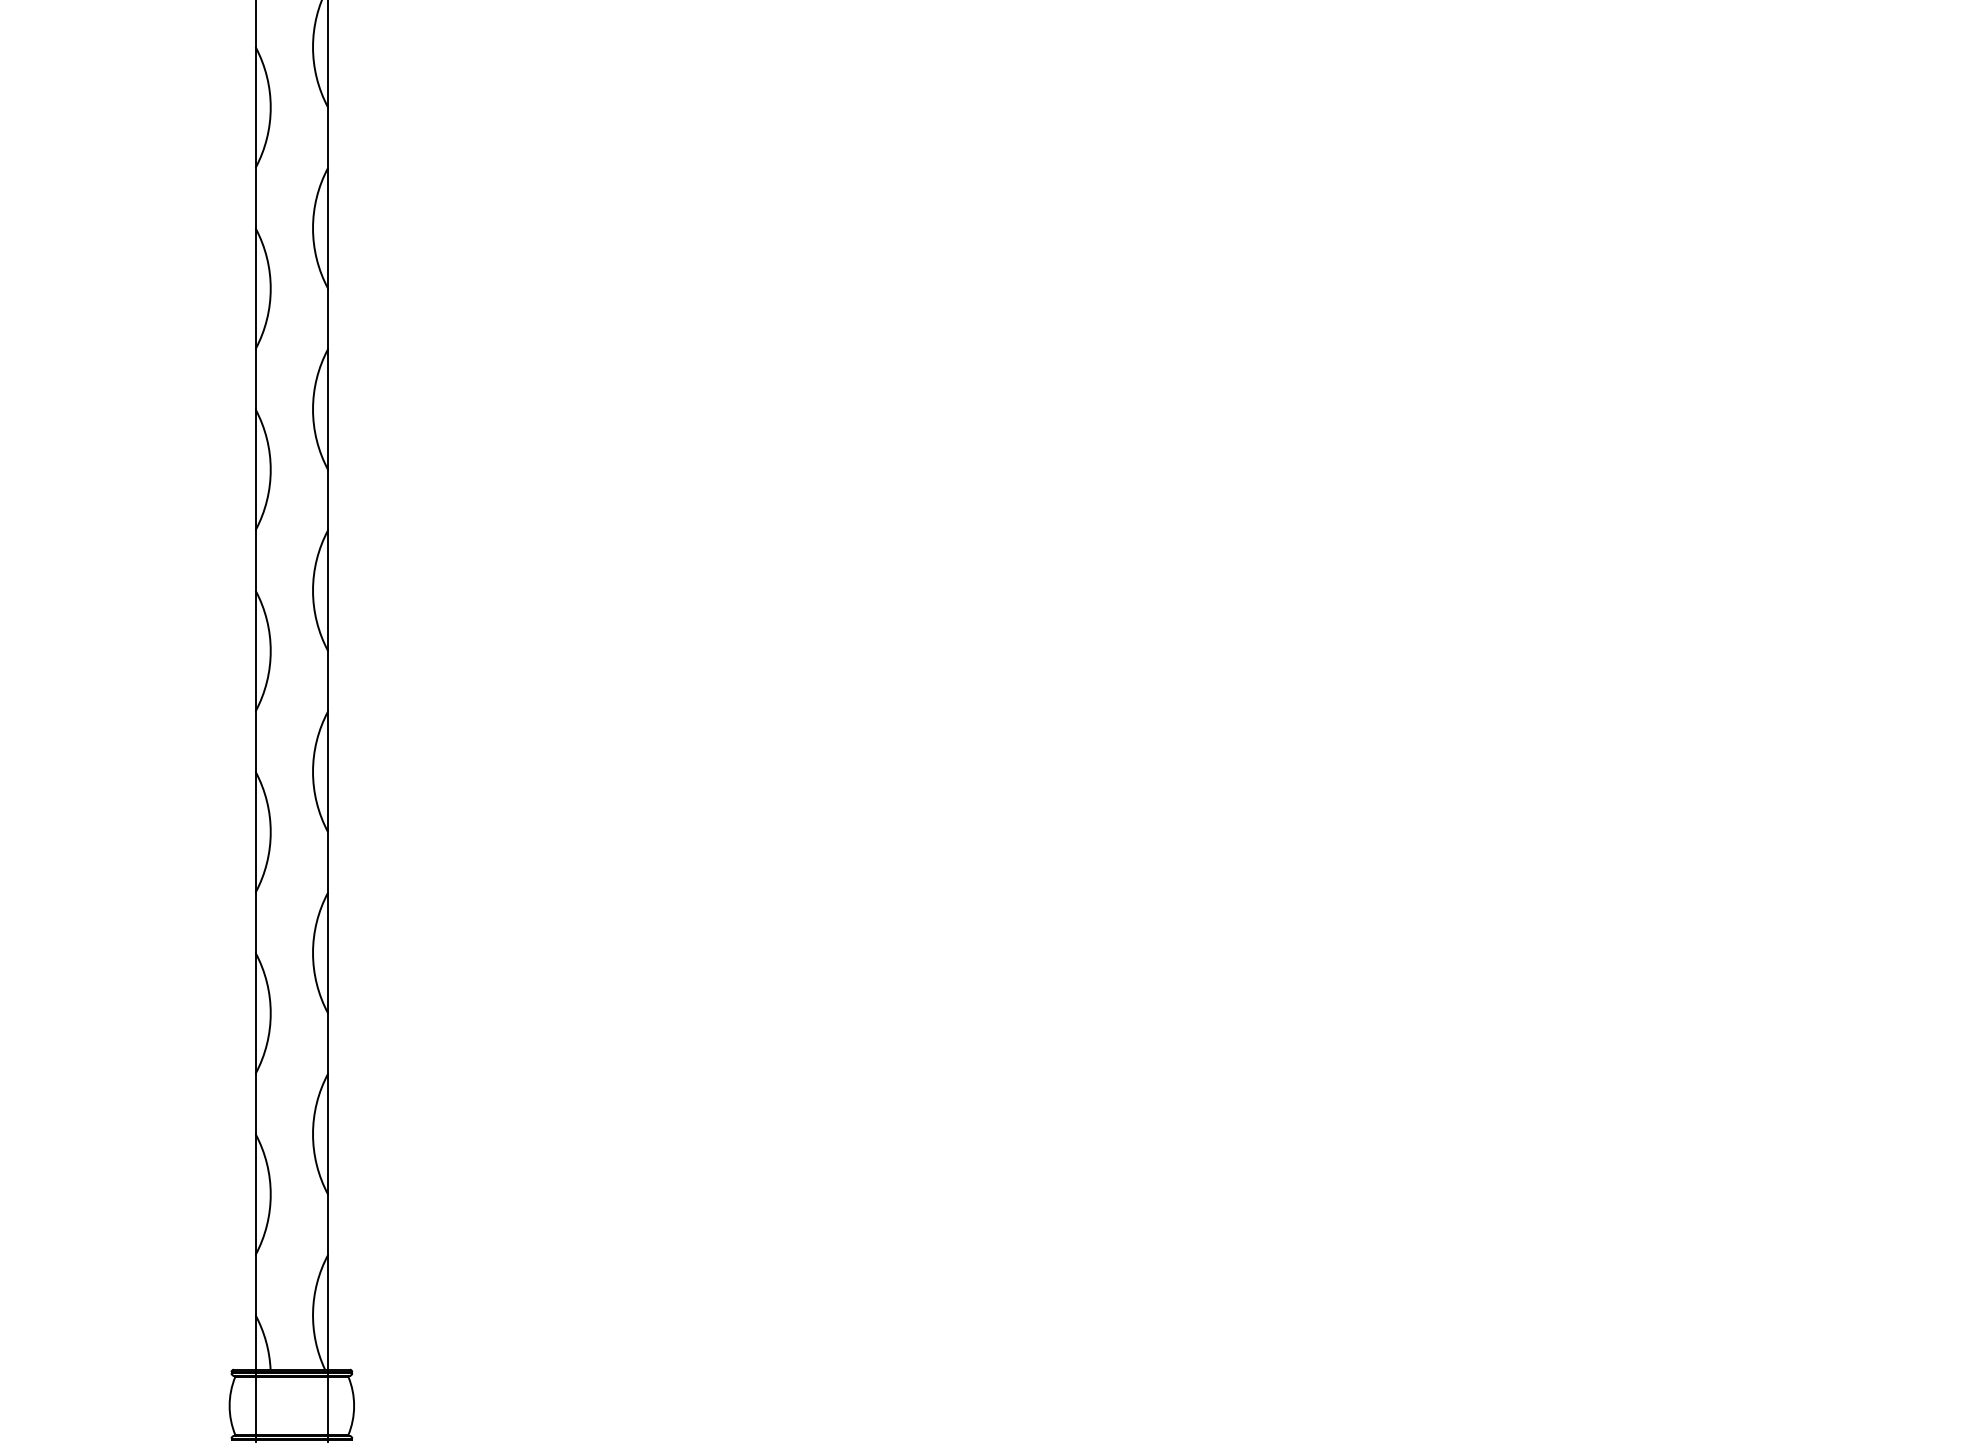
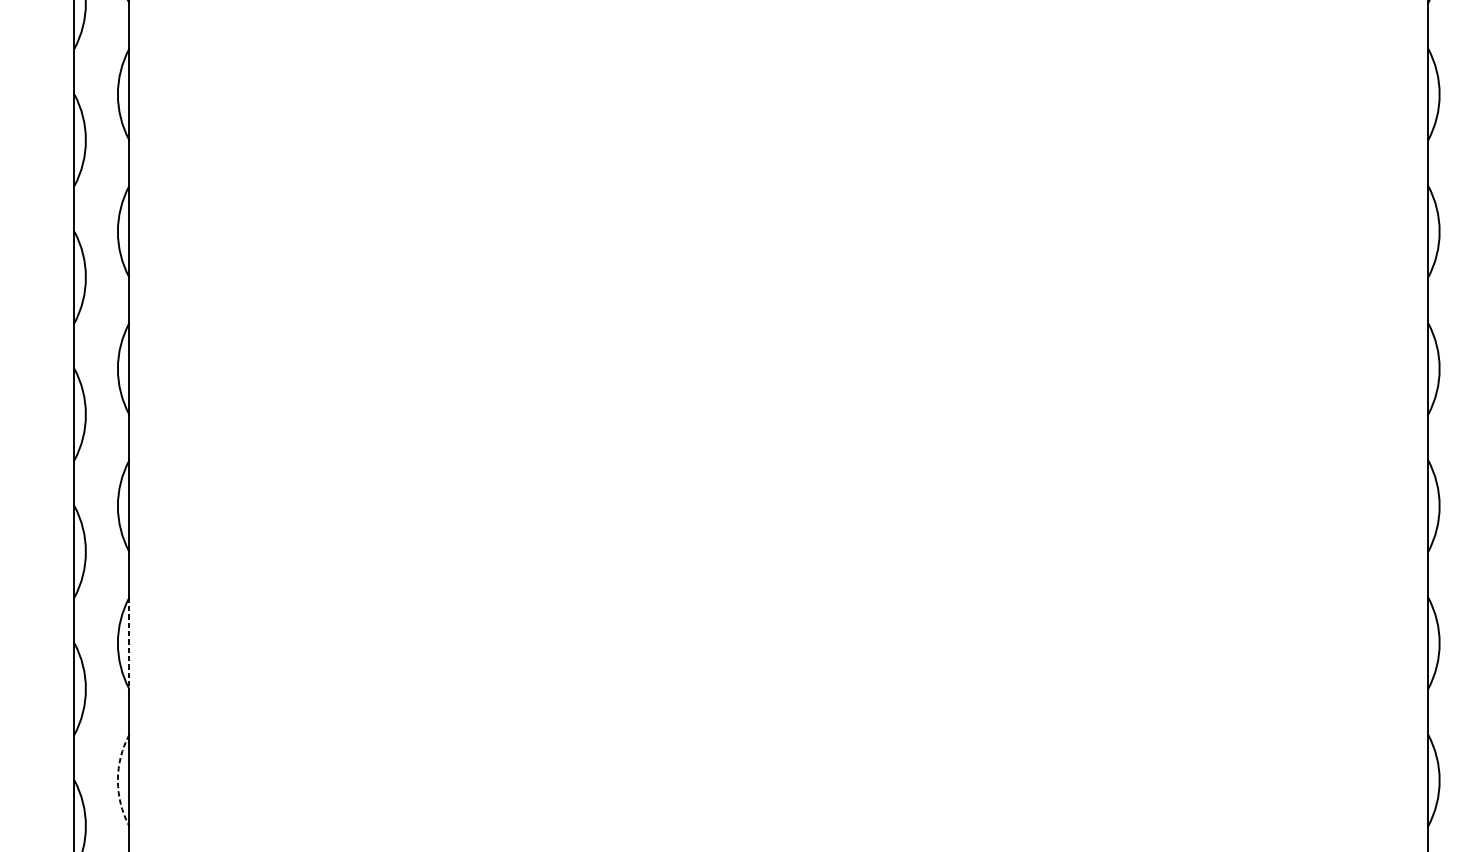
line: (328, 953) -> (129, 643), solid -> dashed
arc: (313, 1134) -> (118, 780), solid -> dashed

